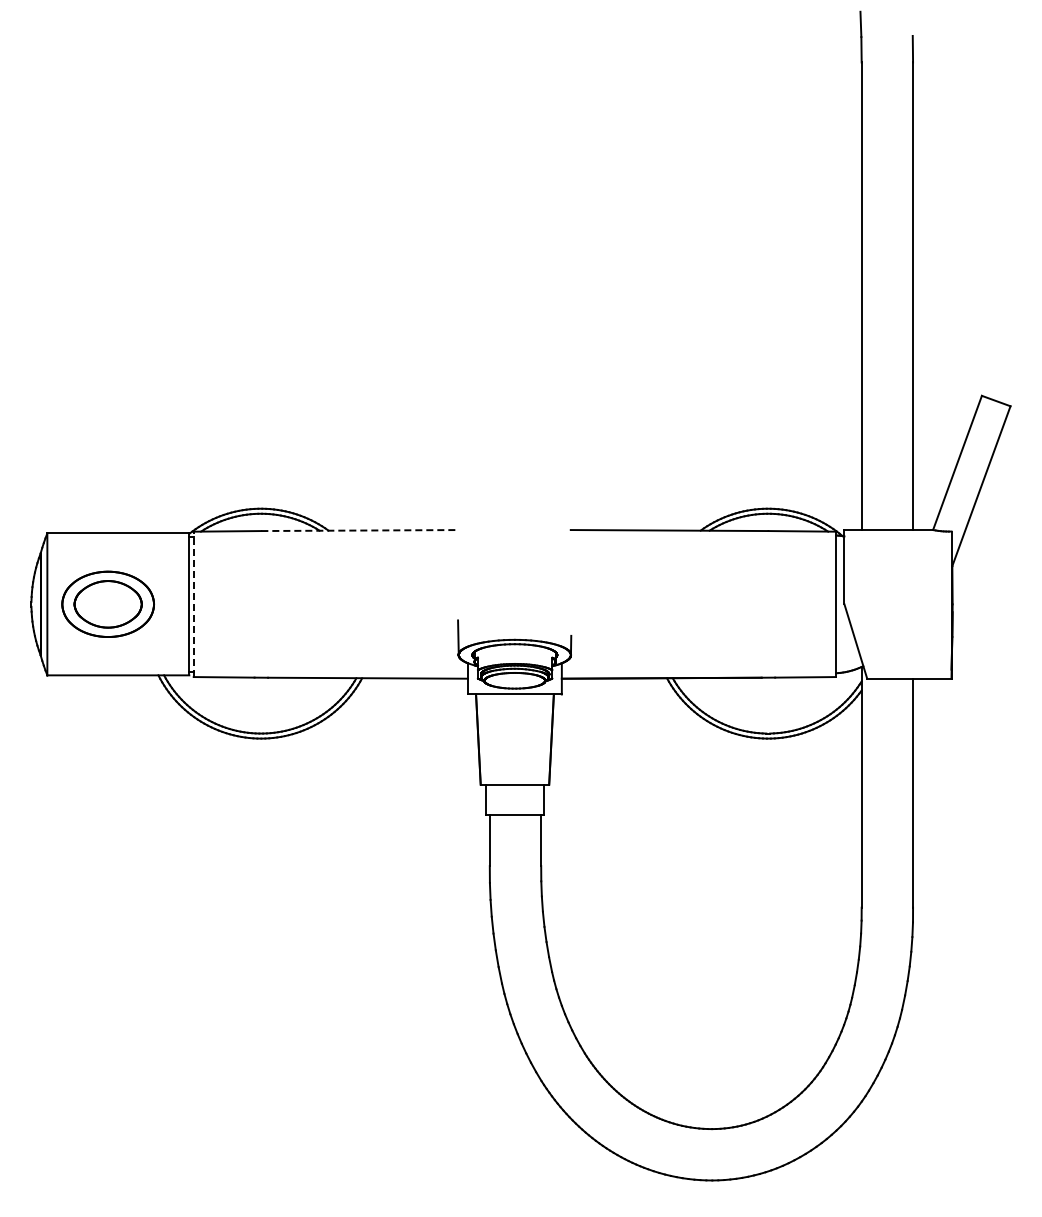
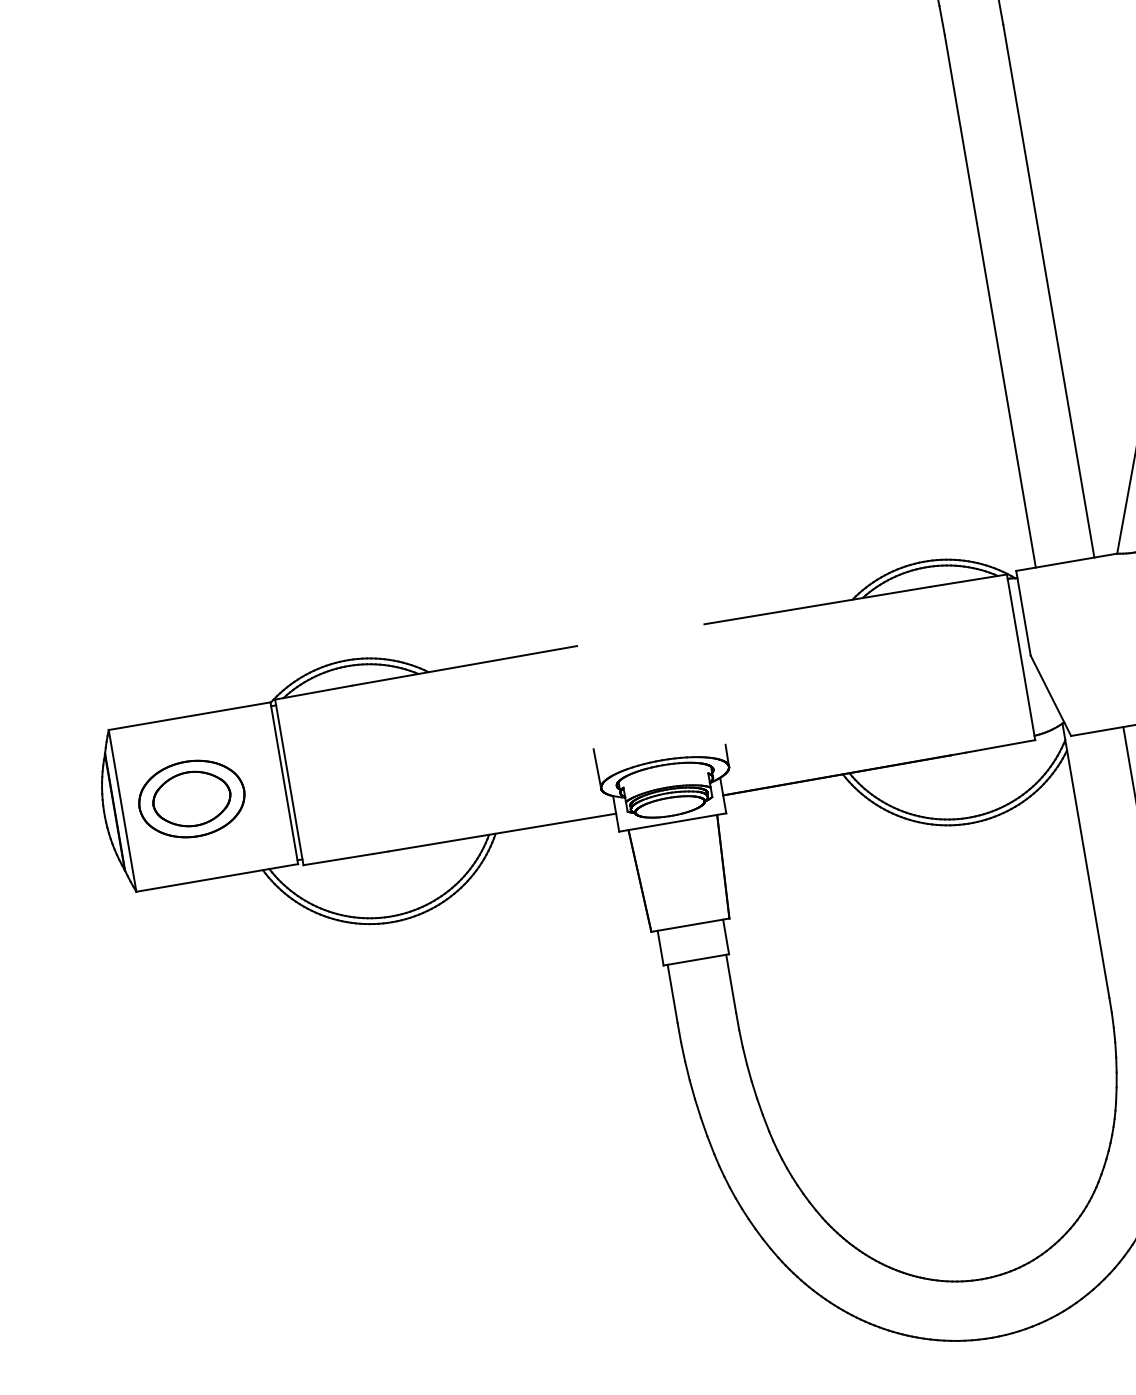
line: (360, 530) -> (464, 665), dashed -> solid
line: (193, 604) -> (289, 782), dashed -> solid

